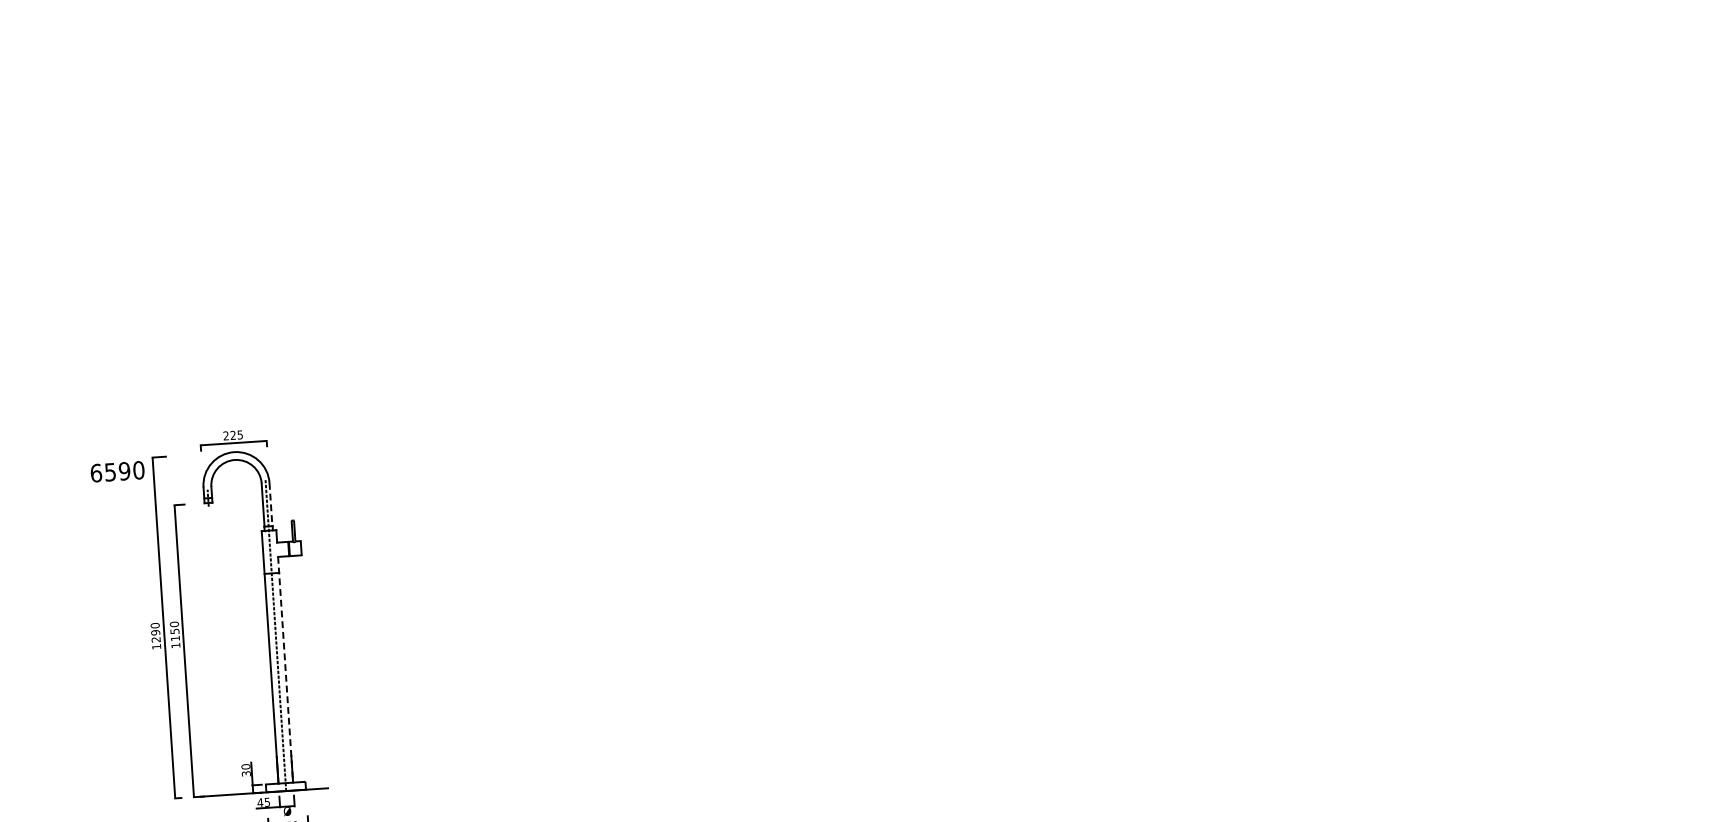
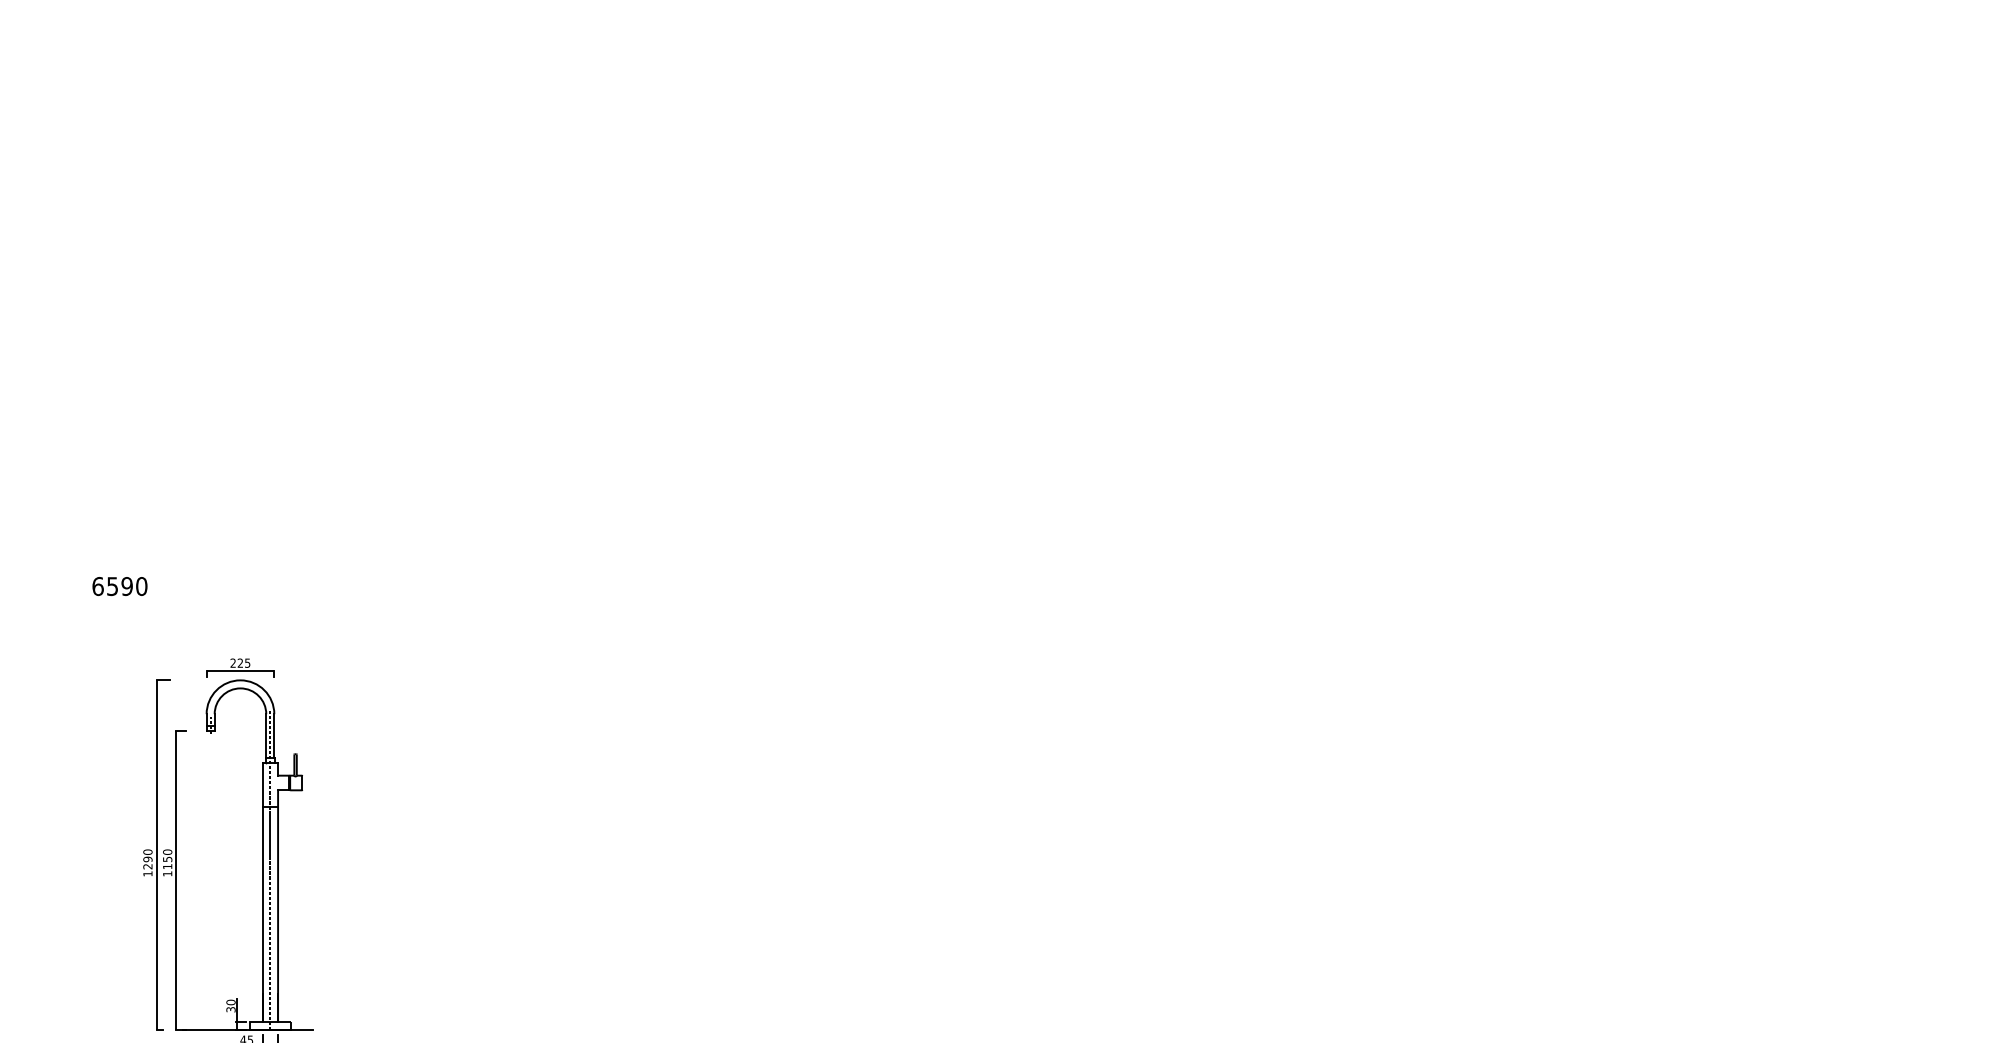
text: (117, 471) -> (119, 586), moved
line: (271, 504) -> (274, 736), dashed -> solid
line: (286, 670) -> (278, 906), dashed -> solid

